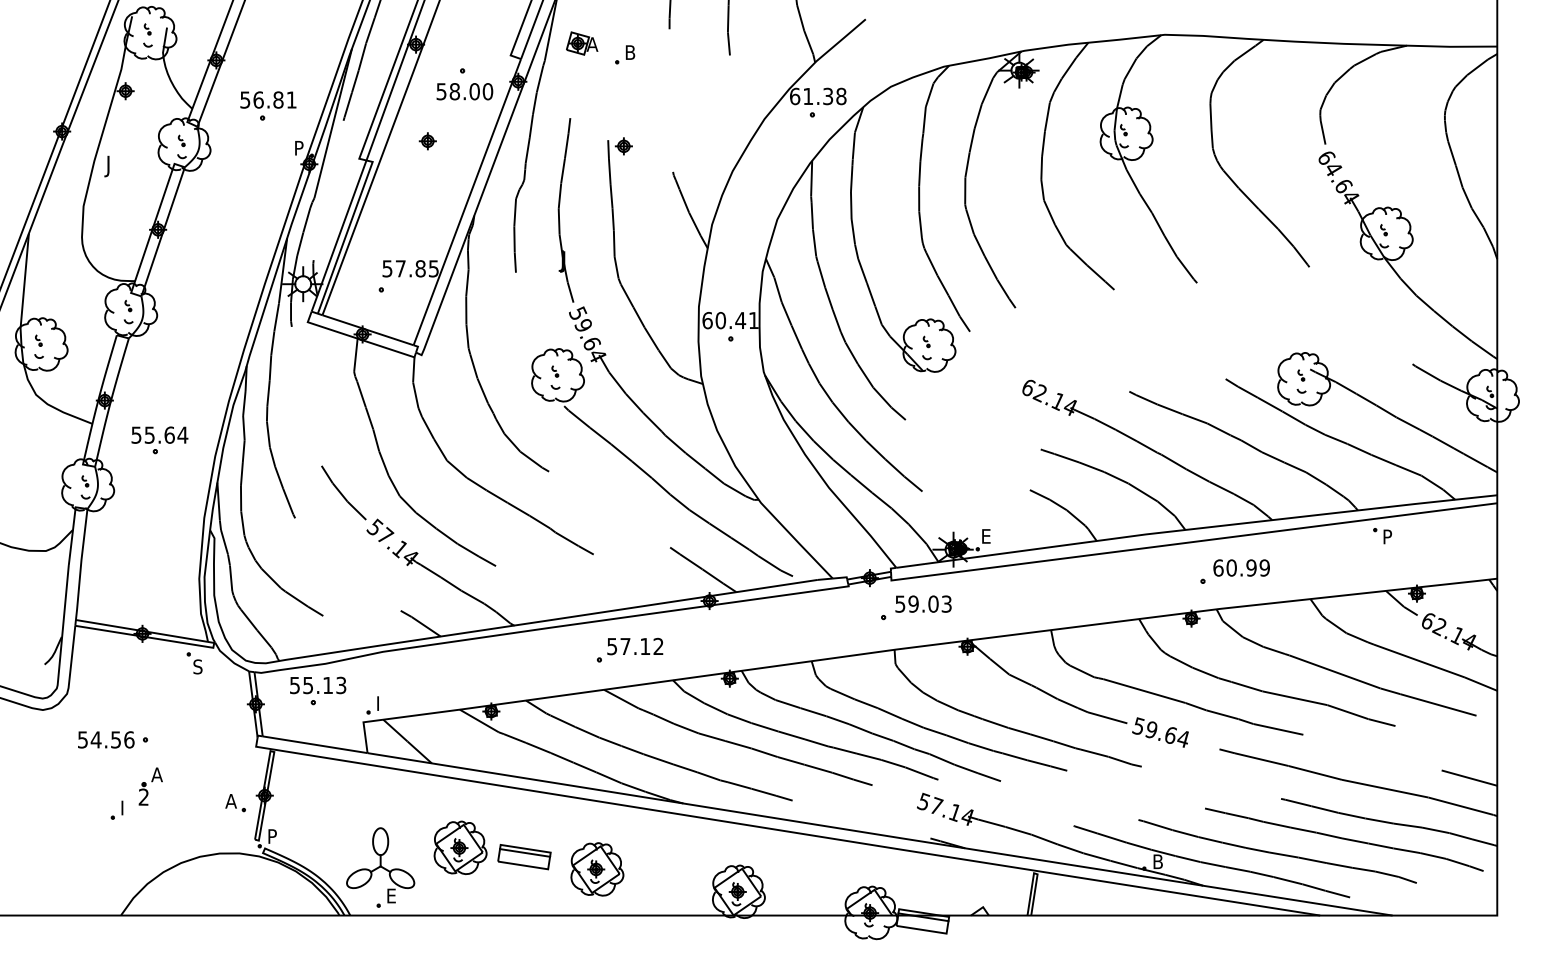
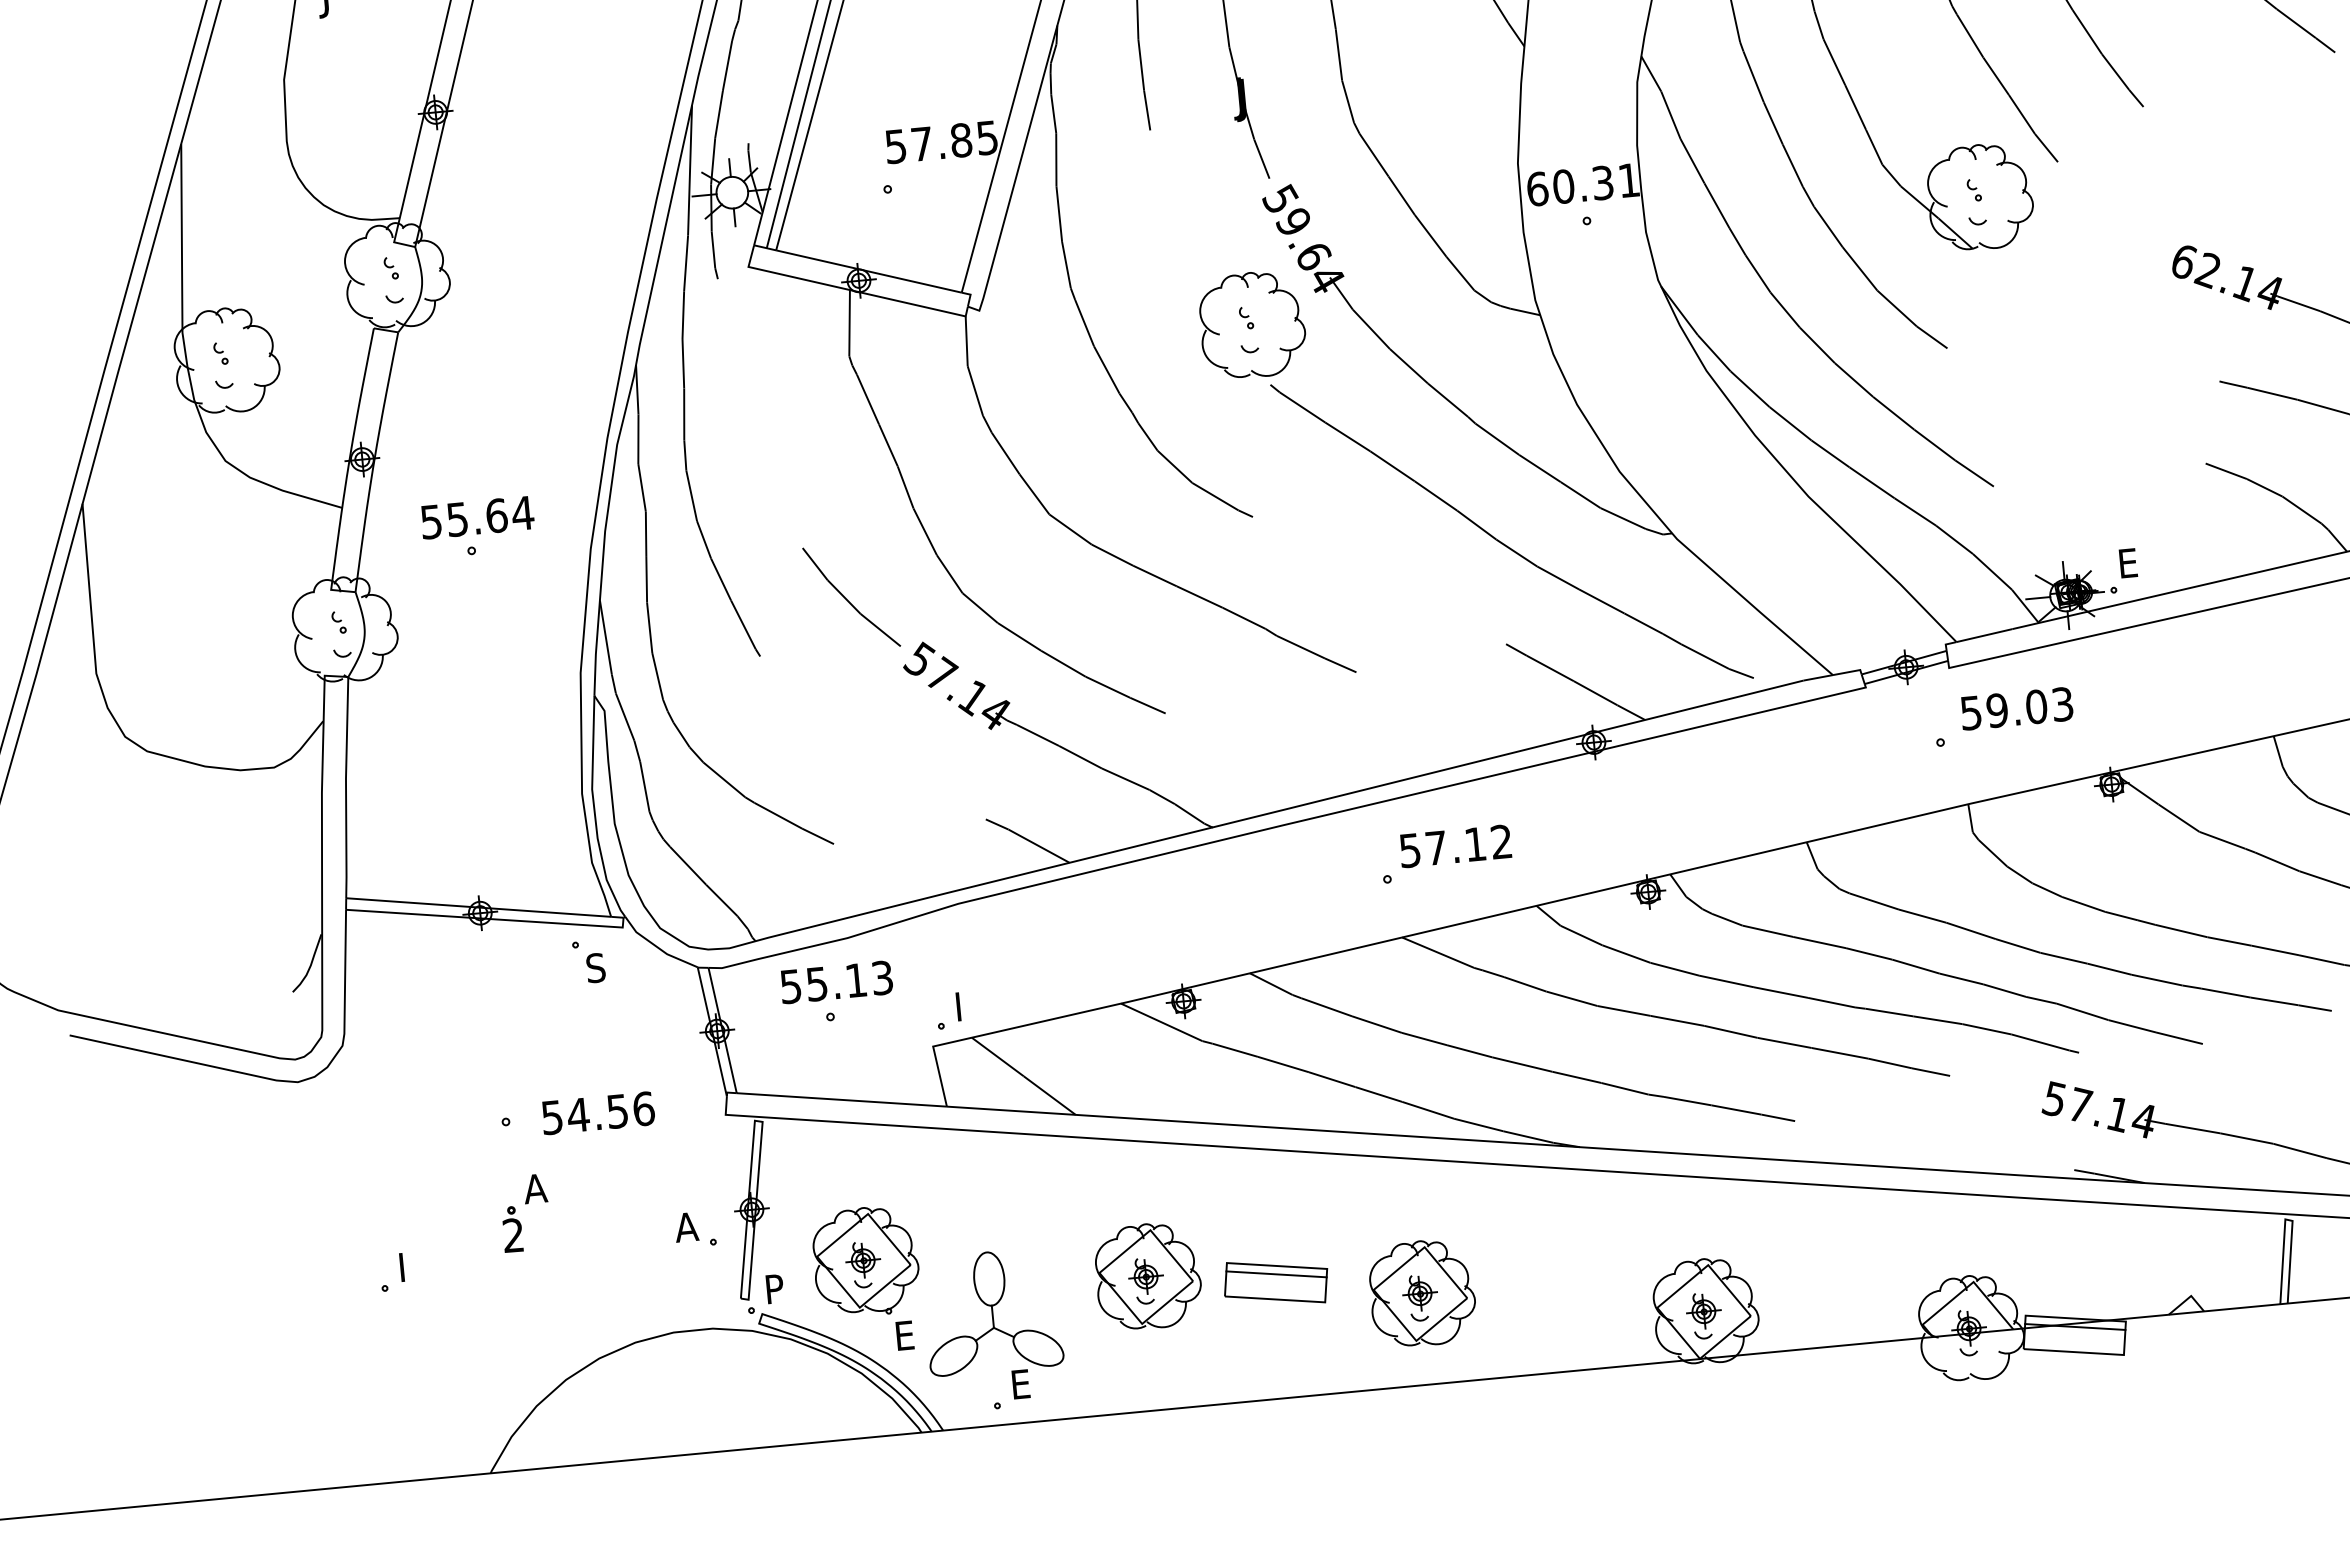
text: (740, 320) -> (1602, 182), 60.41 -> 60.31
text: (106, 739) -> (598, 1112), moved
part: (116, 809) -> (390, 1271), moved
part: (319, 836) -> (867, 1280), added

